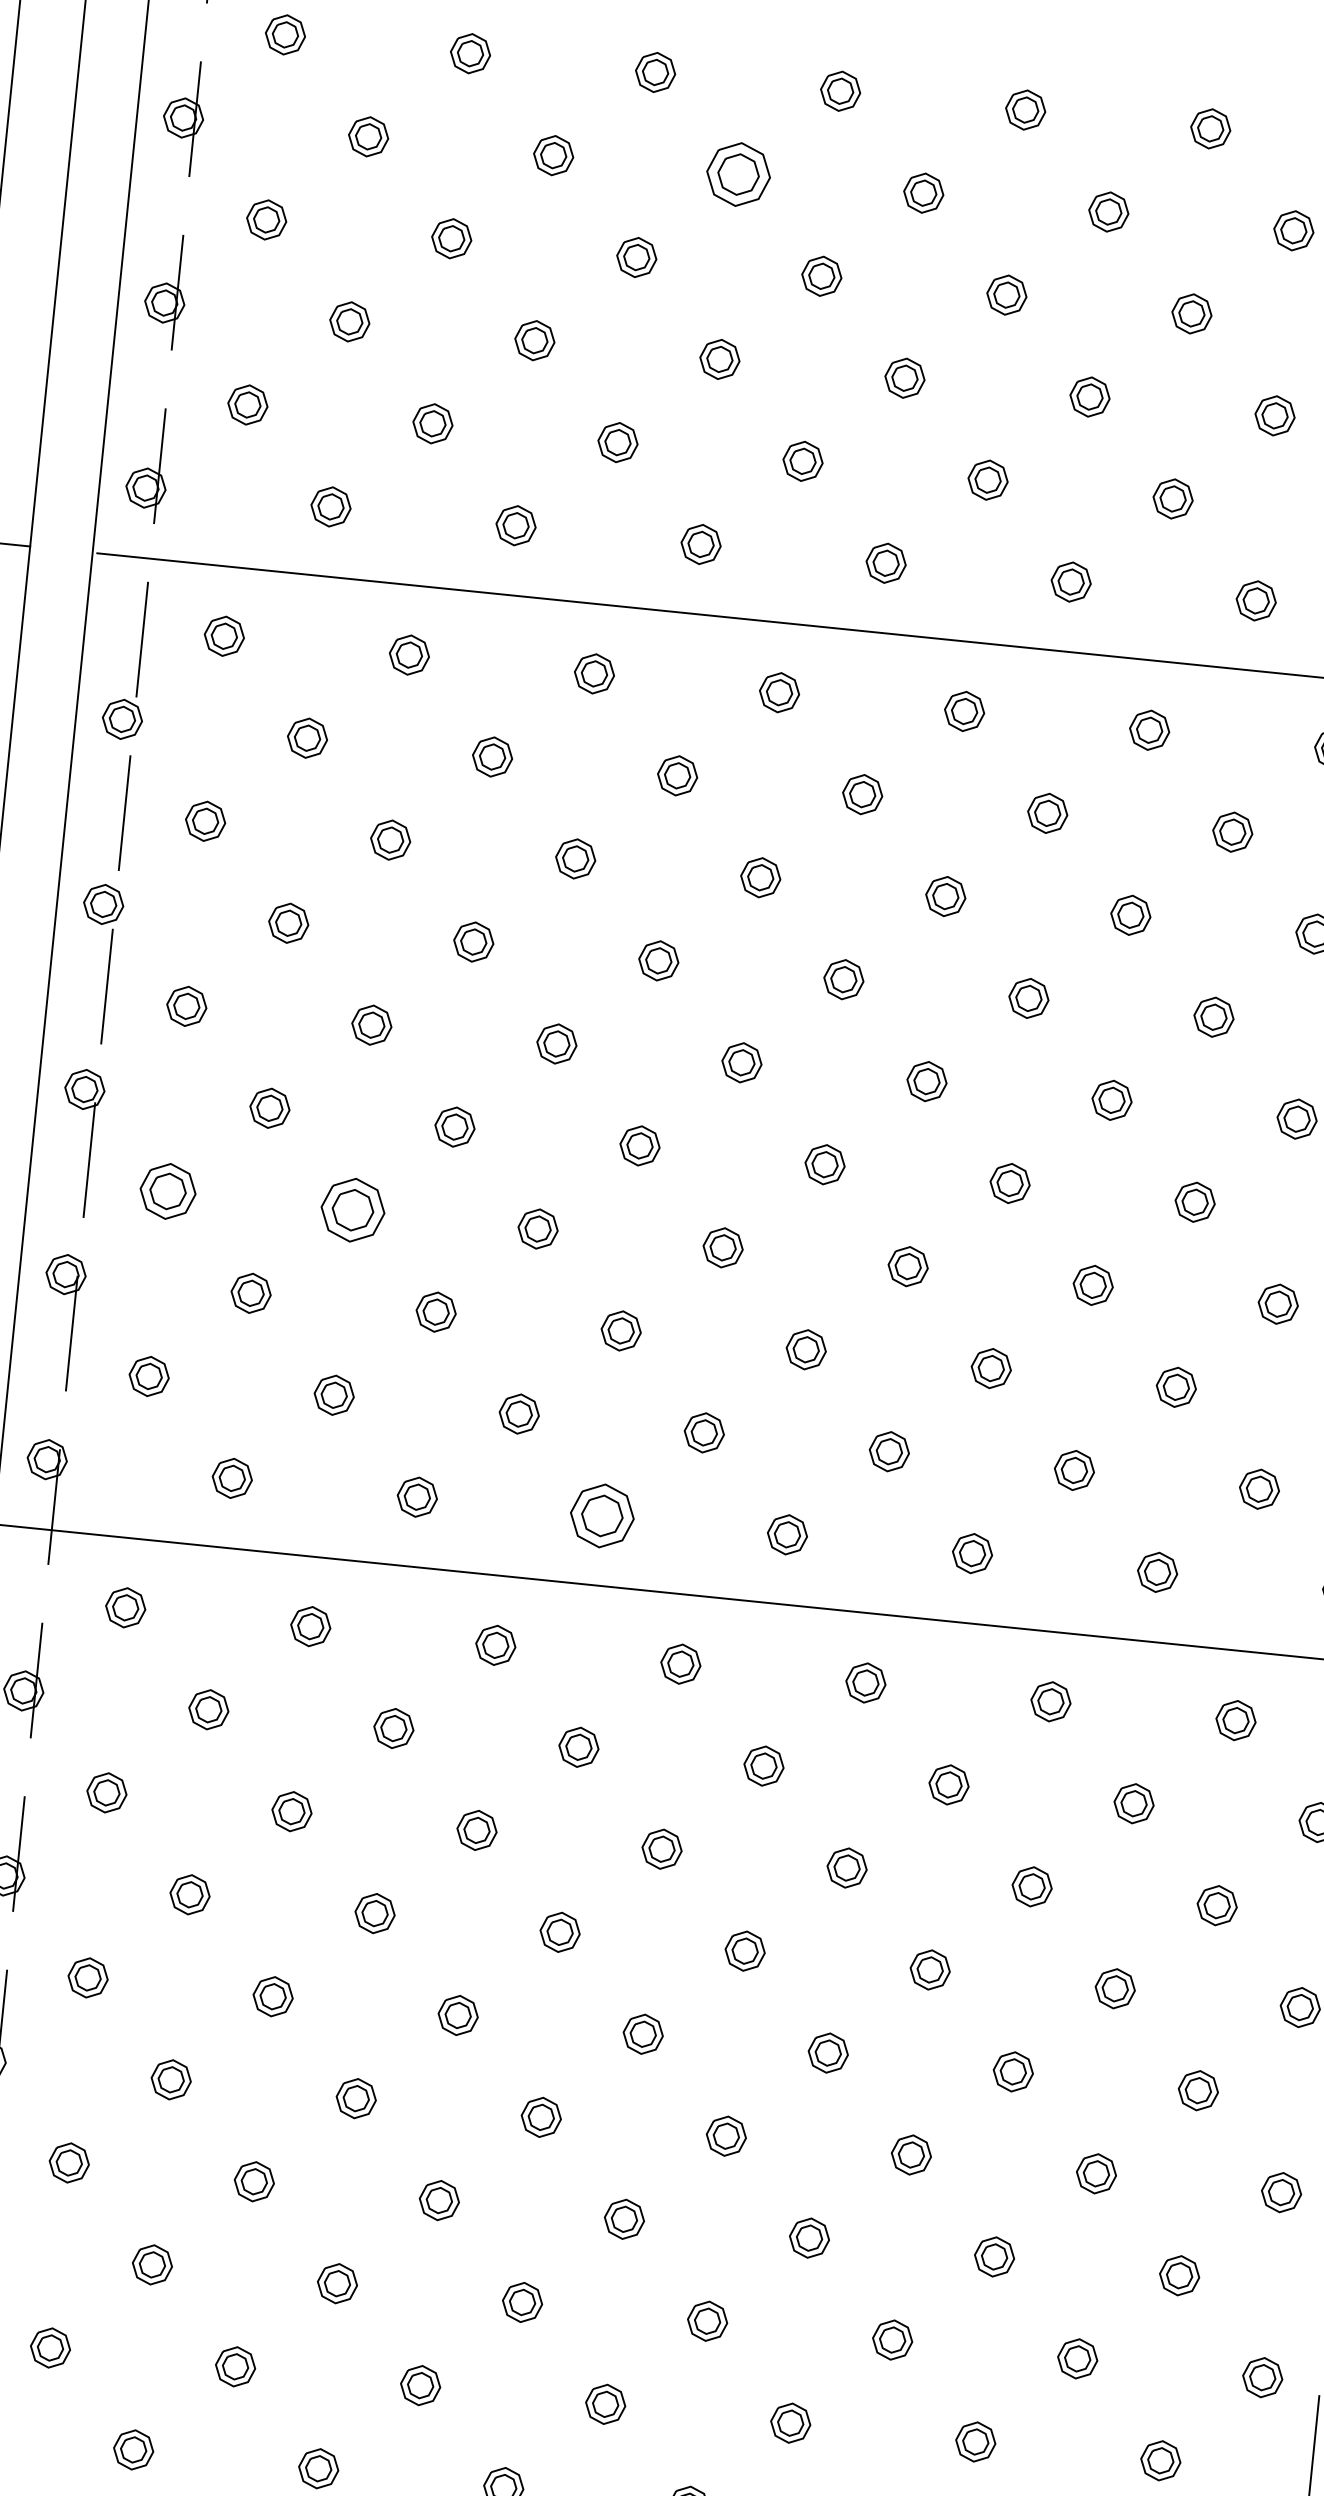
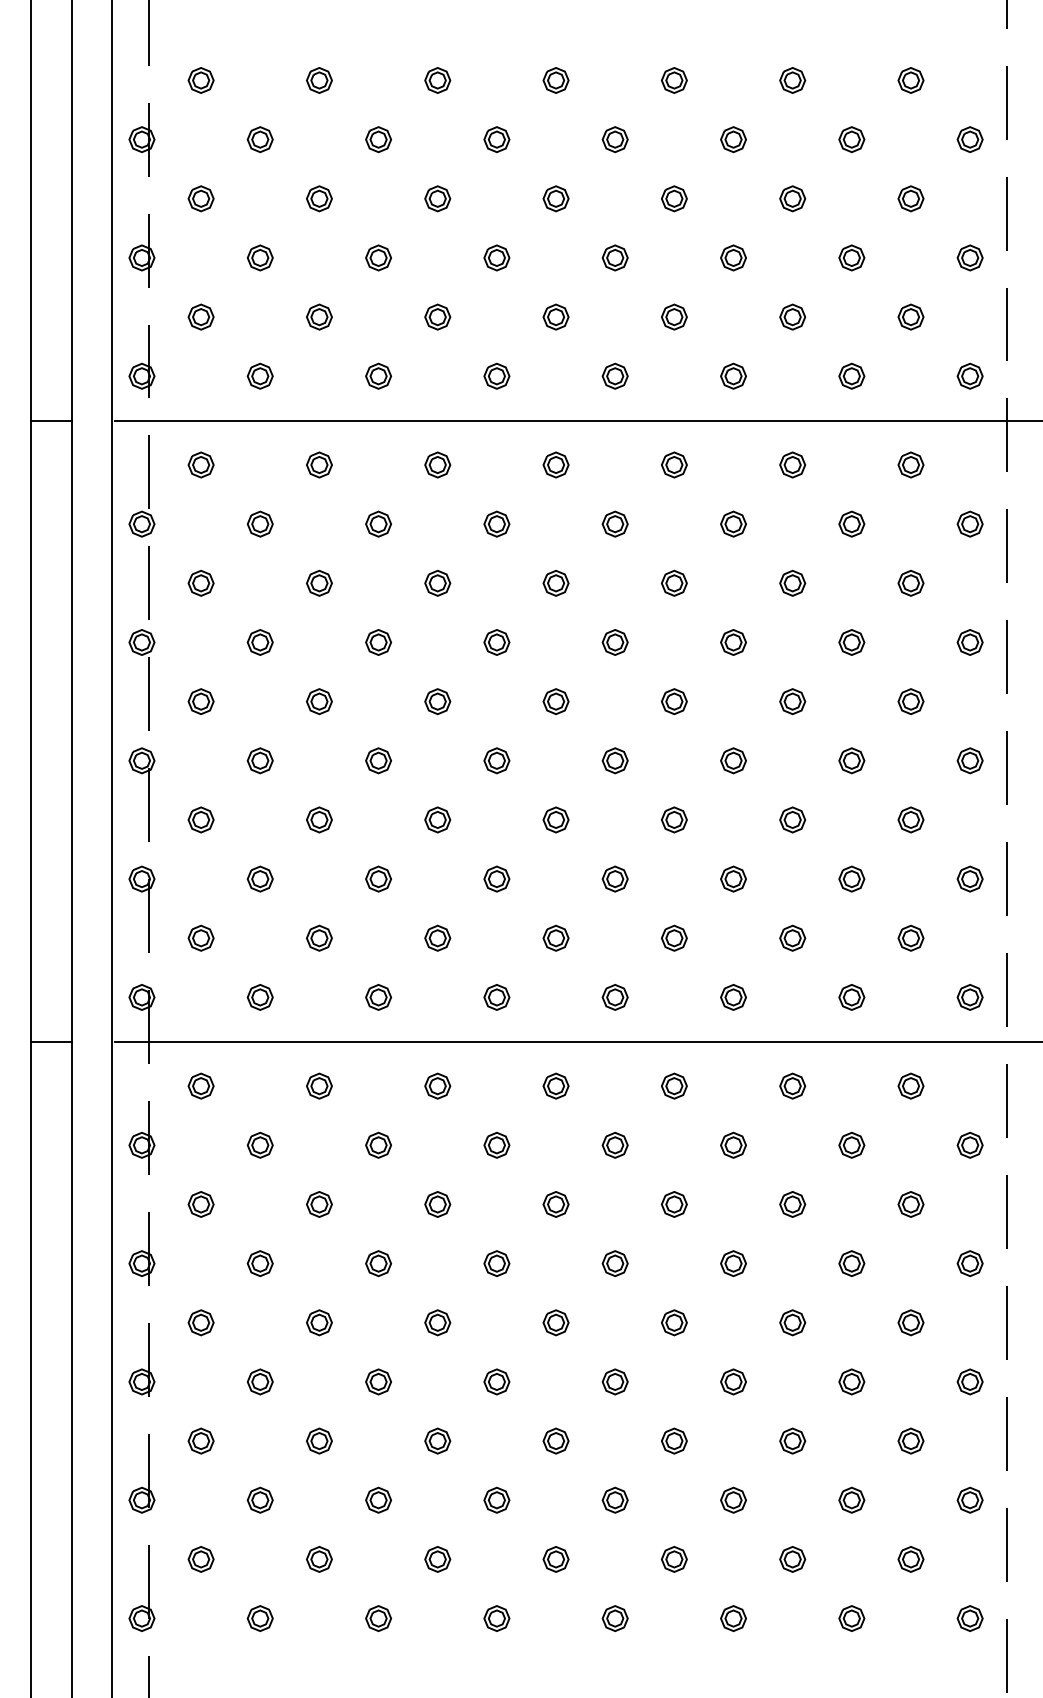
part: (738, 174) -> (496, 139), size x0.62
part: (167, 1190) -> (200, 819), size x0.71
part: (353, 1209) -> (319, 819), size x0.62
part: (601, 1516) -> (496, 997), size x0.62

